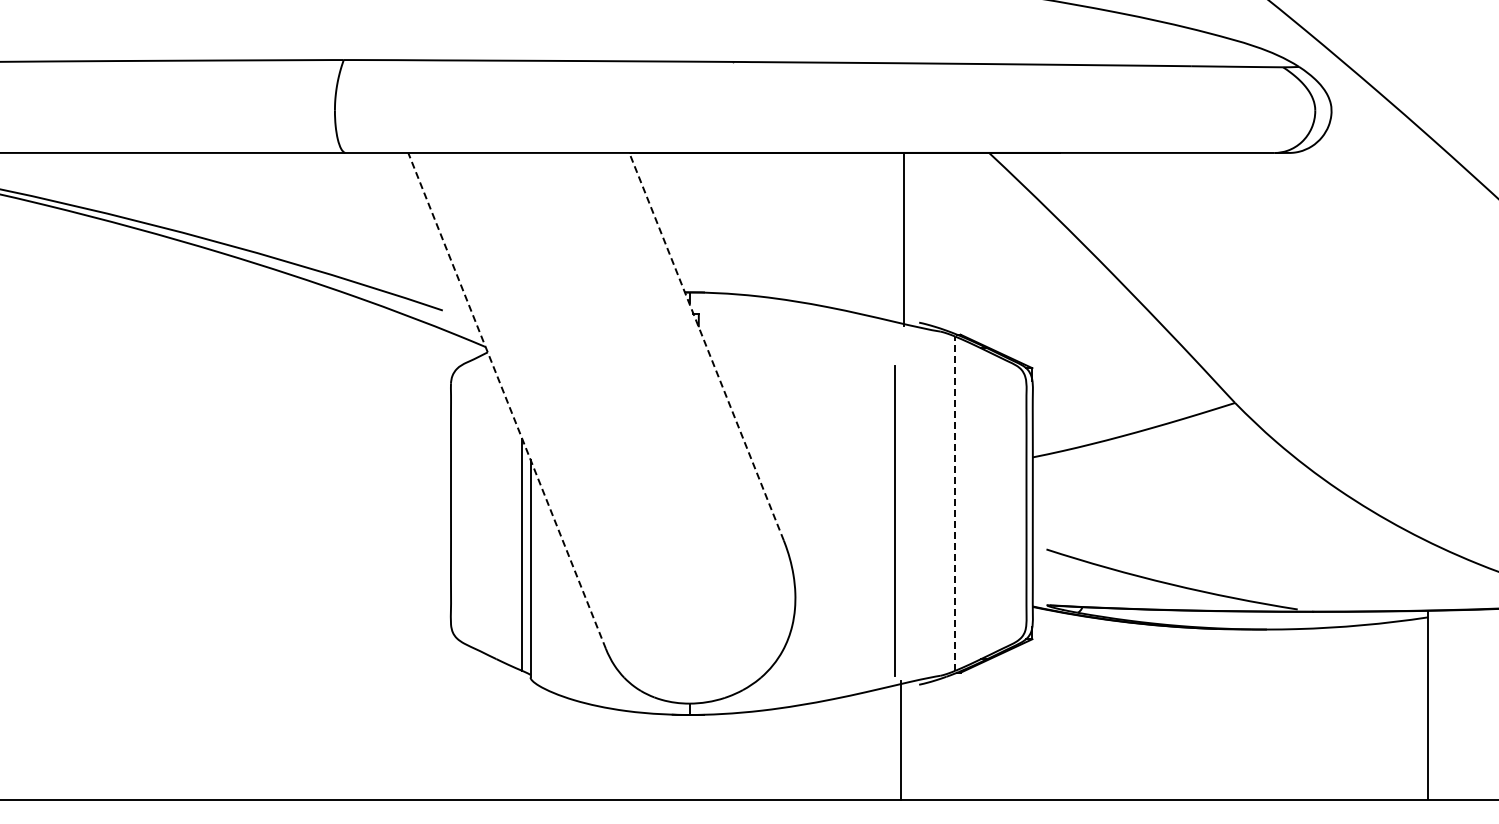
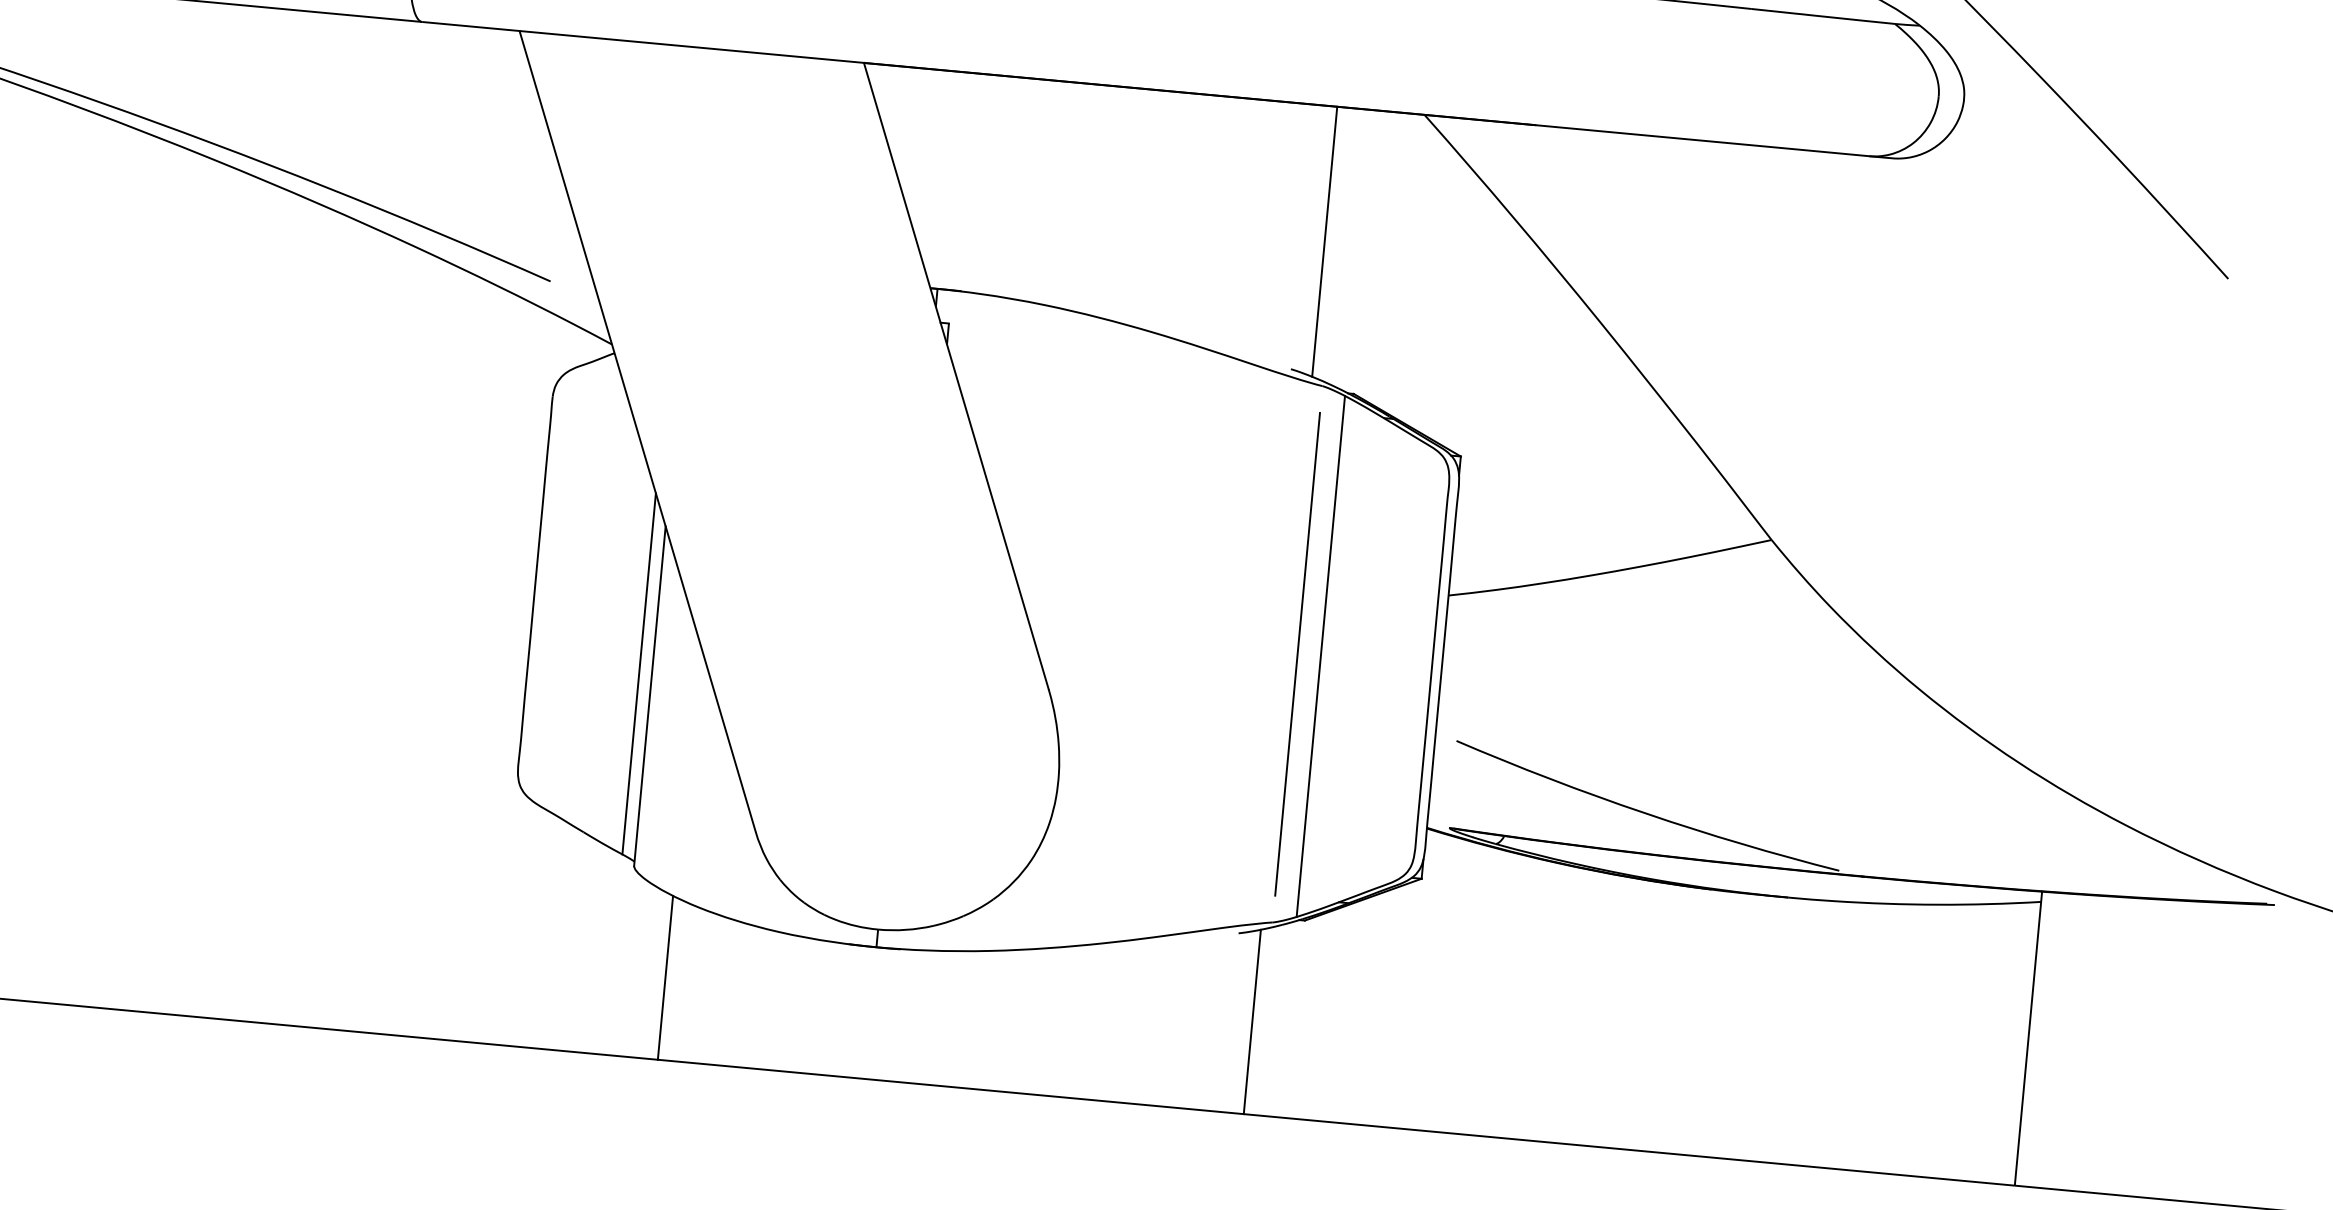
line: (904, 239) -> (1325, 241), moved
line: (706, 346) -> (956, 375), dashed -> solid
line: (507, 400) -> (638, 430), dashed -> solid
line: (955, 503) -> (1321, 656), dashed -> solid
line: (894, 520) -> (1296, 653), moved
line: (901, 740) -> (1252, 1022), moved
line: (557, 746) -> (666, 977), added

